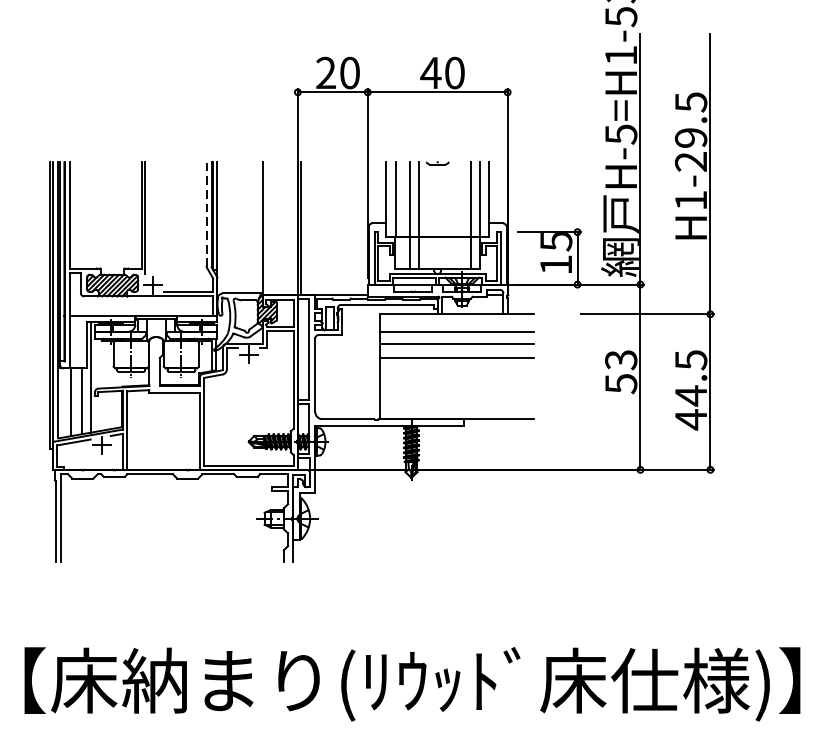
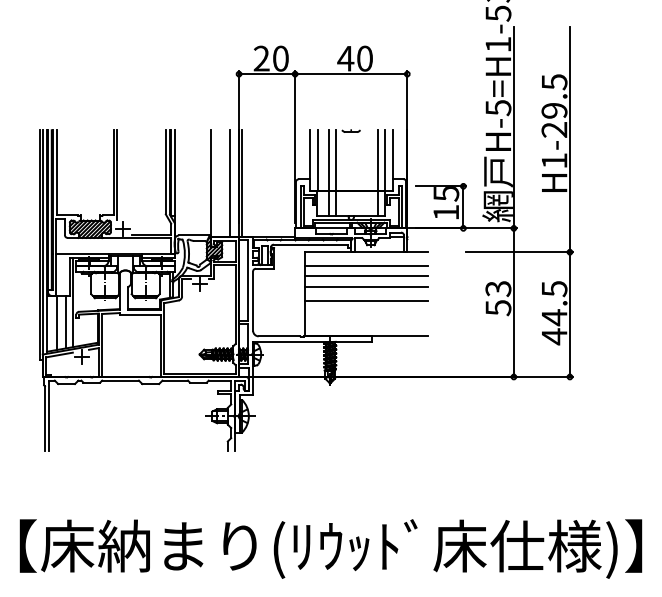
line: (206, 213) -> (165, 171), dashed -> solid
line: (285, 228) -> (229, 183), added
line: (456, 375) -> (366, 301), added

